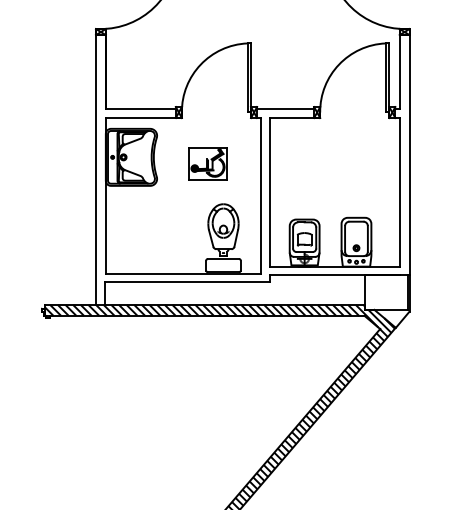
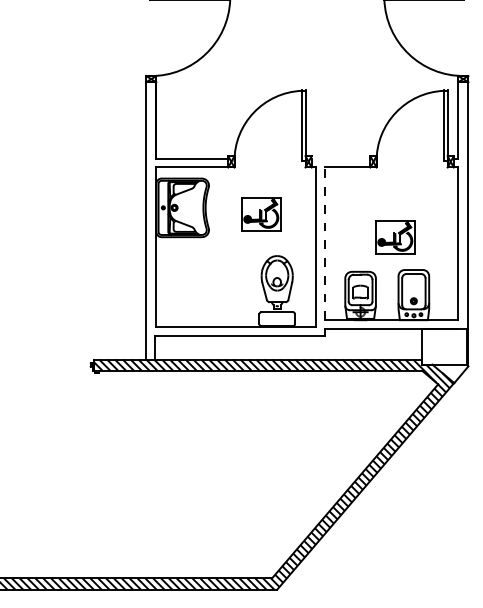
line: (285, 109) -> (340, 158), removed
part: (338, 186) -> (395, 237), added
line: (270, 192) -> (325, 243), solid -> dashed

